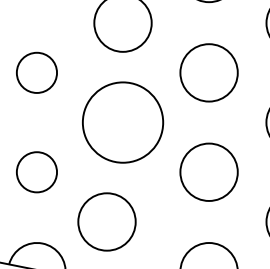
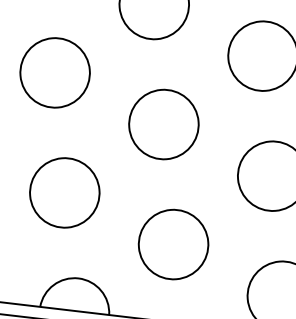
circle: (36, 72) -> (54, 72), size x1.43
circle: (122, 122) -> (163, 124), size x0.71
circle: (36, 171) -> (64, 192), size x1.43
circle: (106, 221) -> (172, 244), moved

